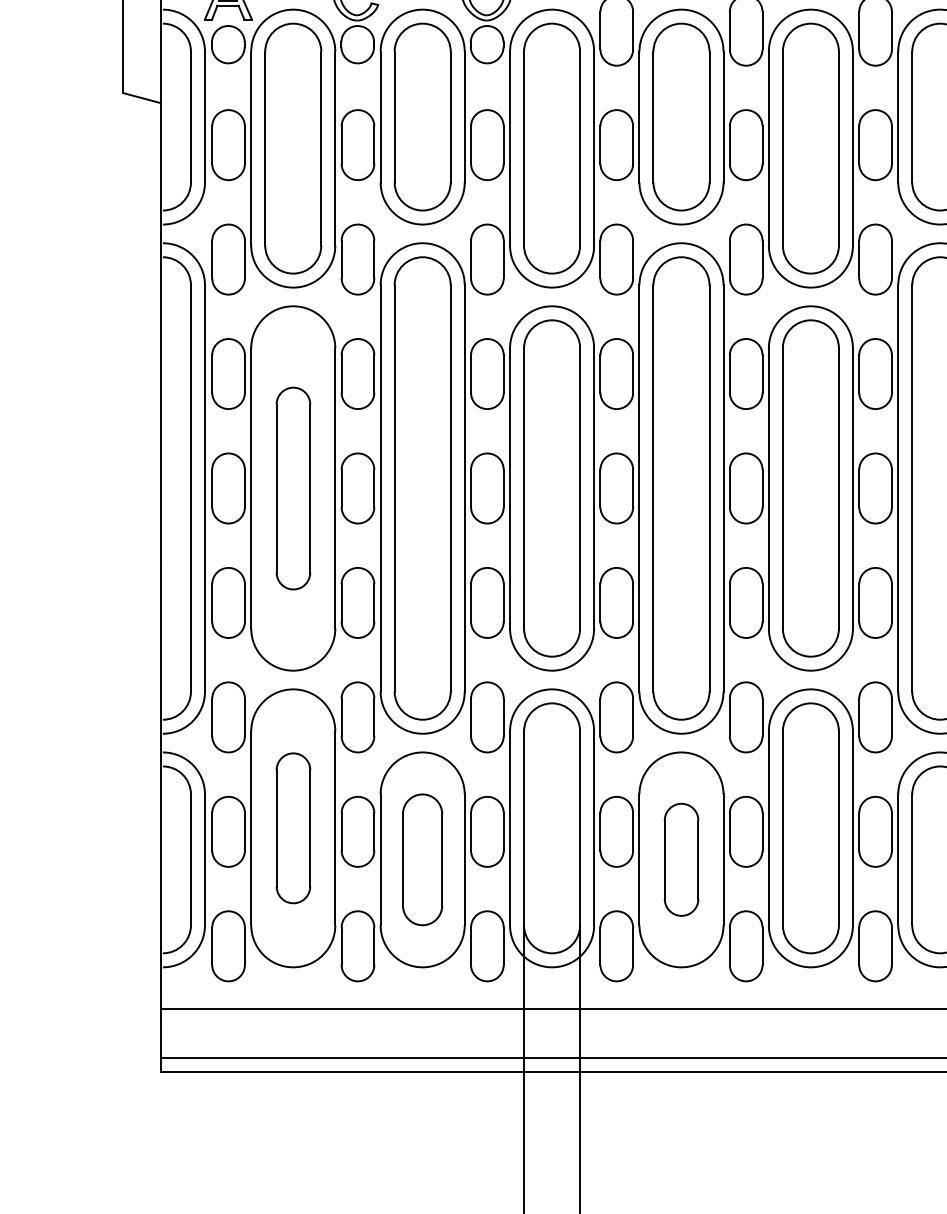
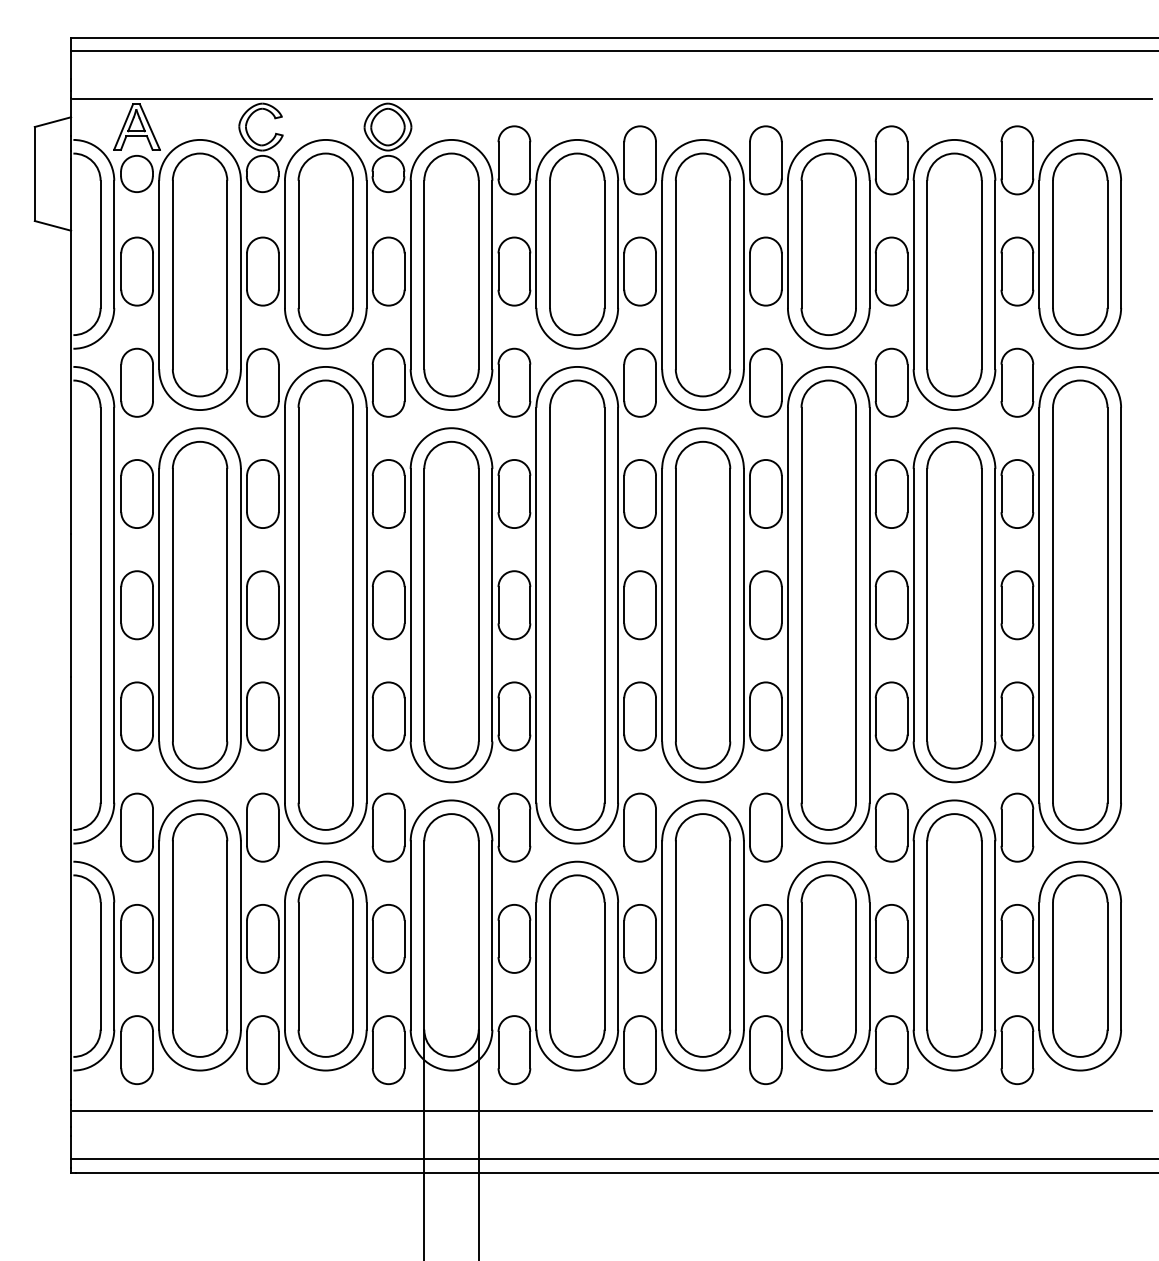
part: (293, 488) -> (200, 605), size x1.67
part: (293, 828) -> (200, 935), size x1.67
part: (422, 859) -> (325, 965), size x1.43
part: (681, 859) -> (577, 965), size x1.67

